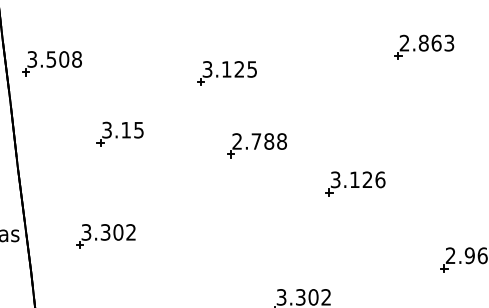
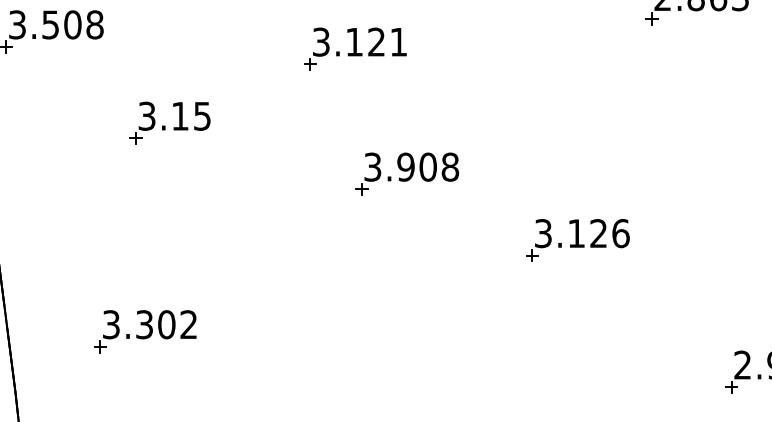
text: (251, 69) -> (397, 42), 3.125 -> 3.121
part: (119, 133) -> (168, 122), moved
text: (253, 141) -> (400, 167), 2.788 -> 3.908

